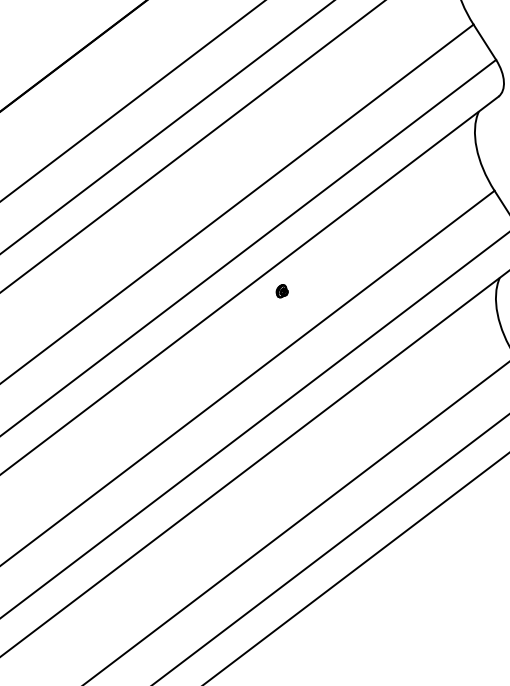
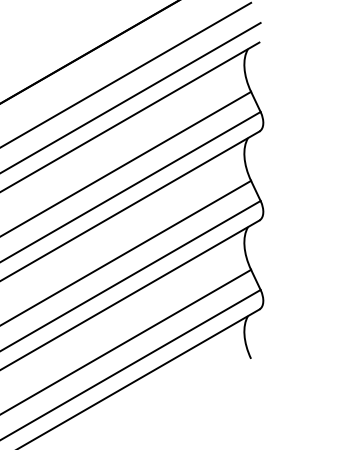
part: (282, 290) -> (132, 219), removed

